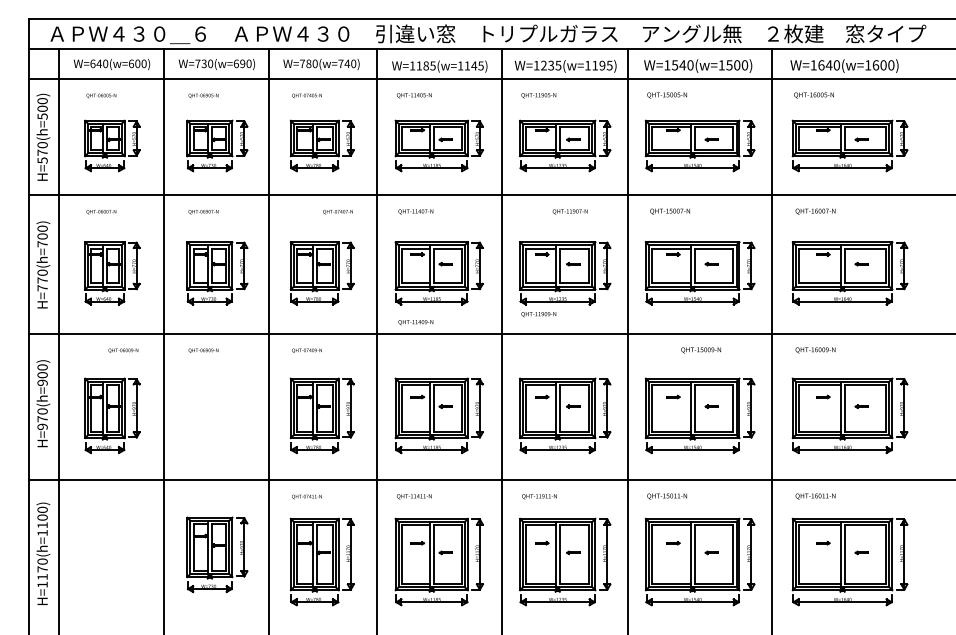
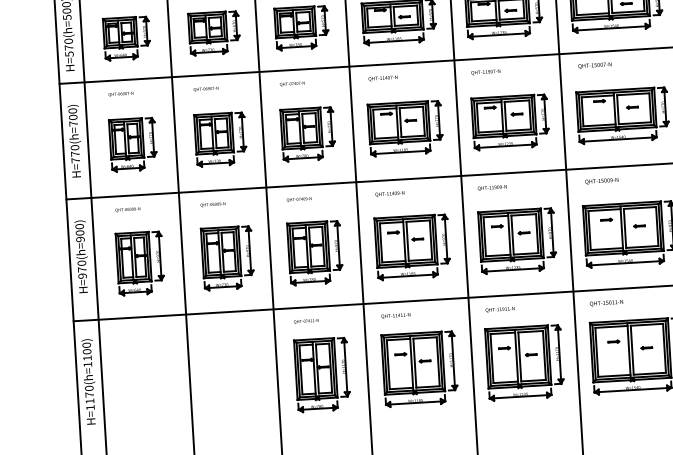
text: (569, 211) -> (485, 72), moved
text: (337, 212) -> (291, 84), moved
text: (538, 314) -> (492, 187), moved
text: (415, 322) -> (389, 194), moved
text: (123, 350) -> (127, 209), moved
text: (700, 350) -> (601, 181), moved
part: (217, 554) -> (227, 257), moved

